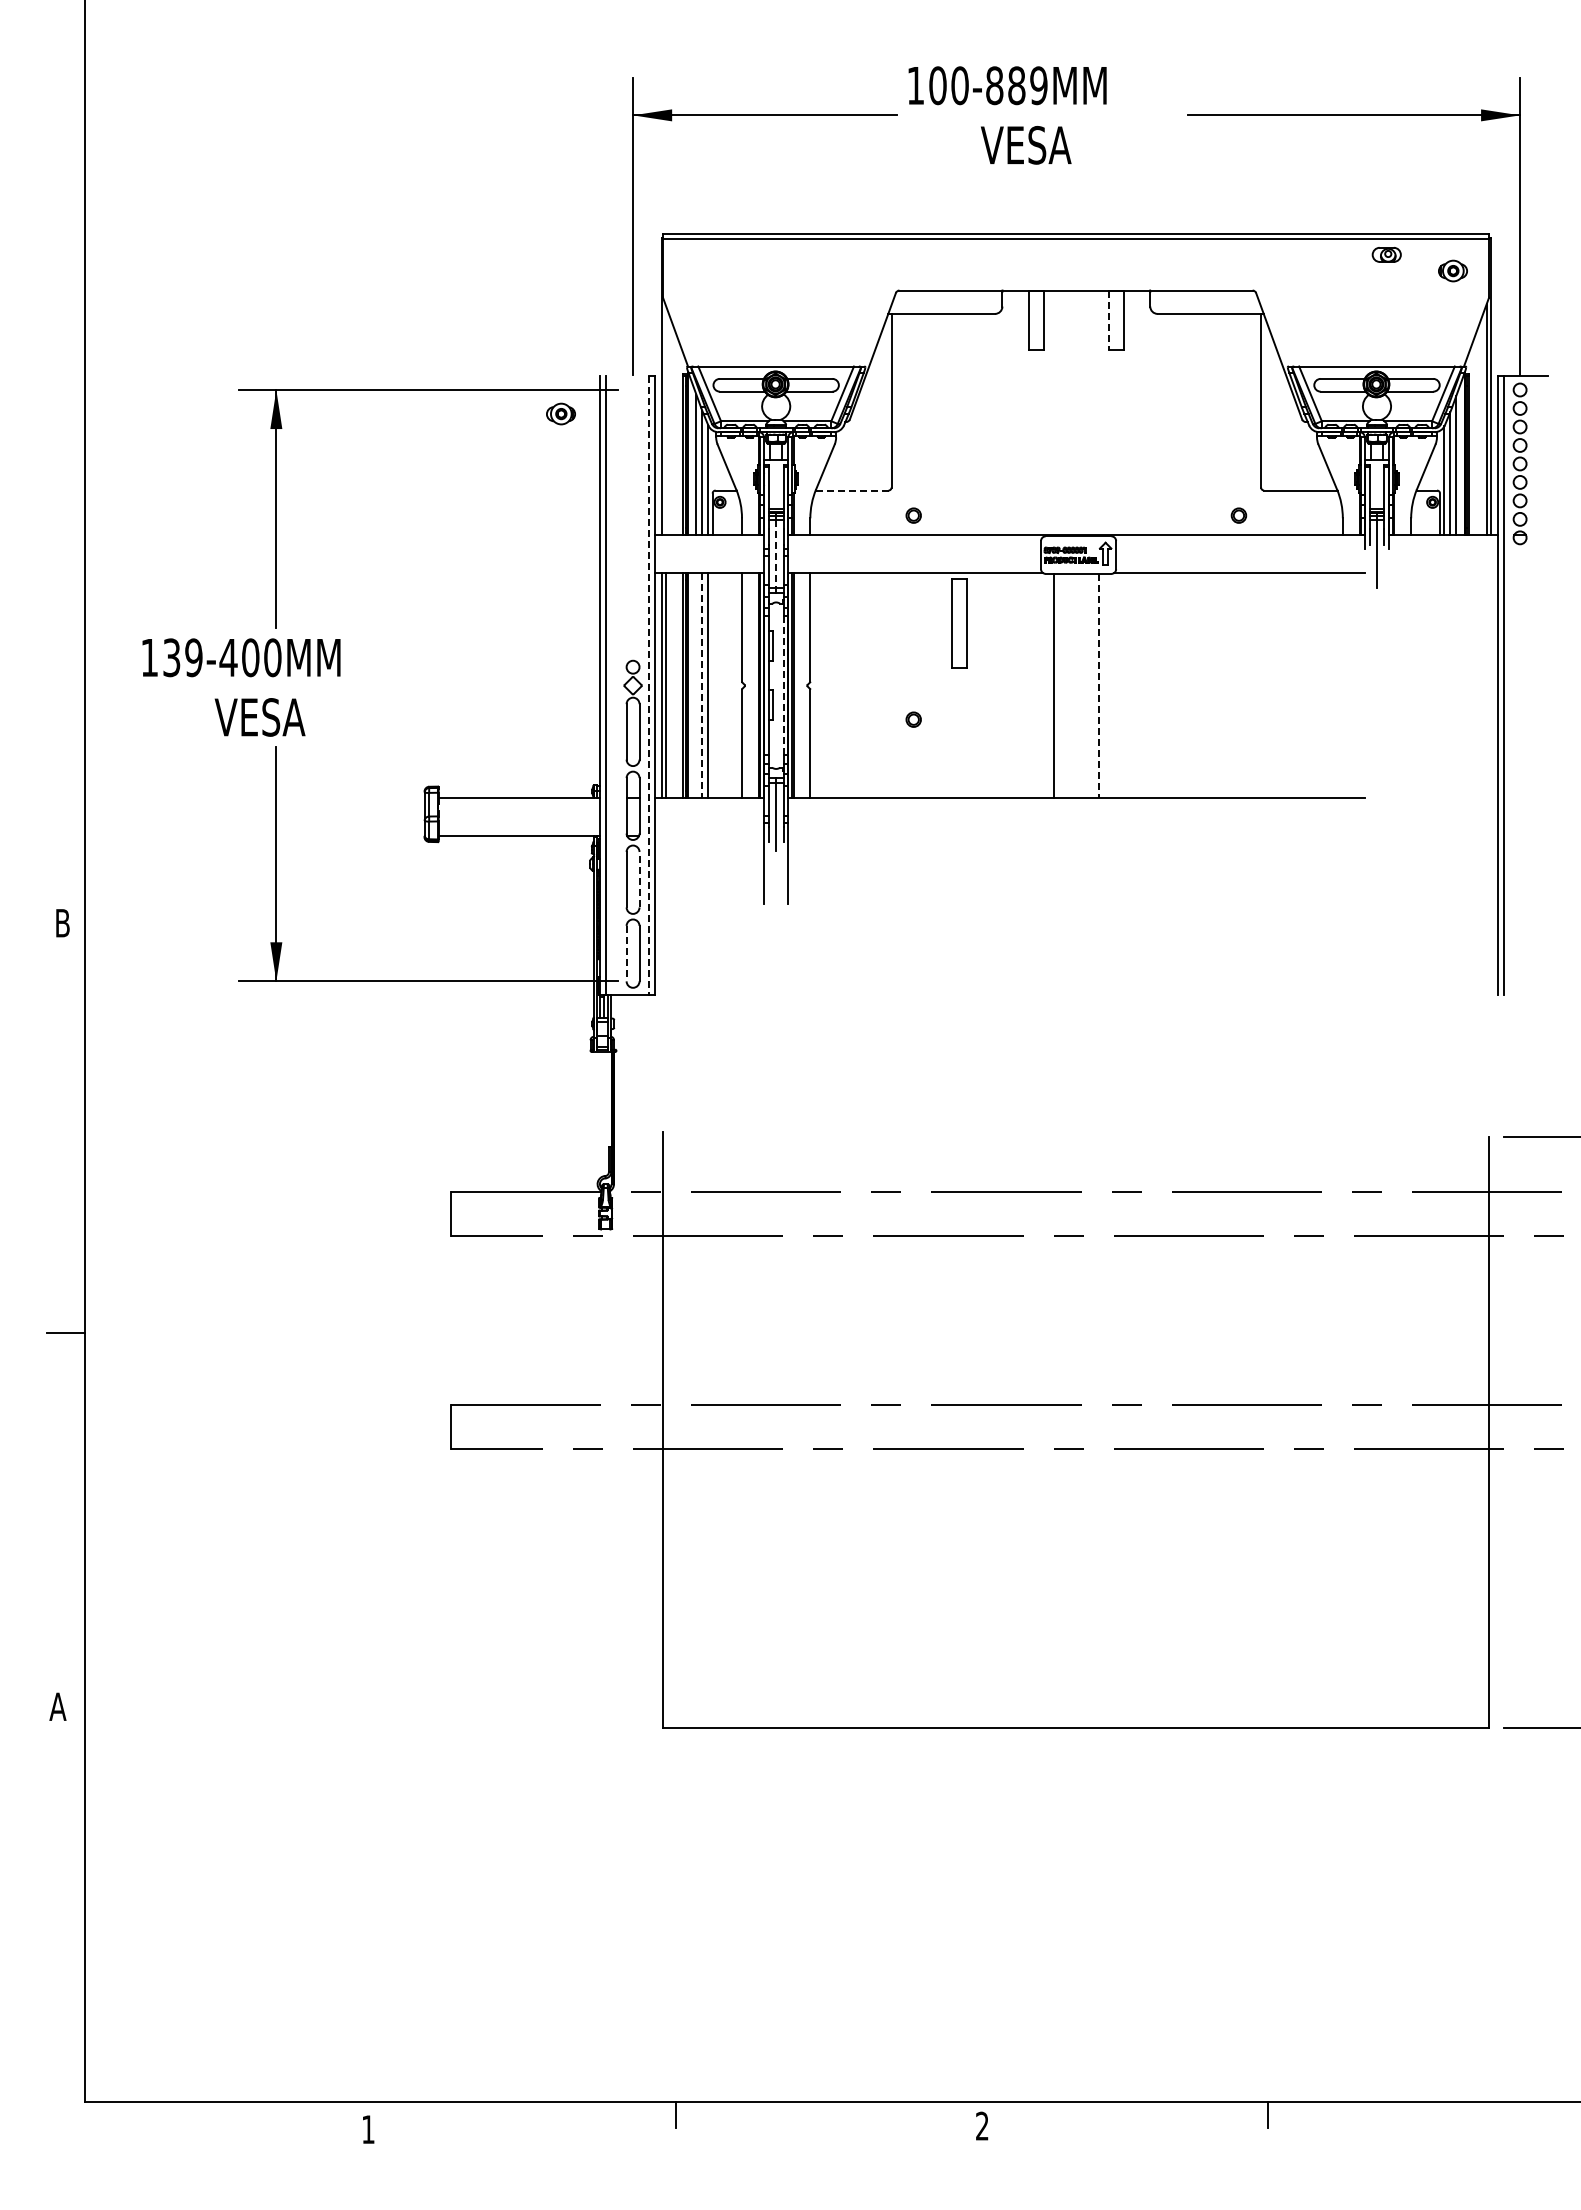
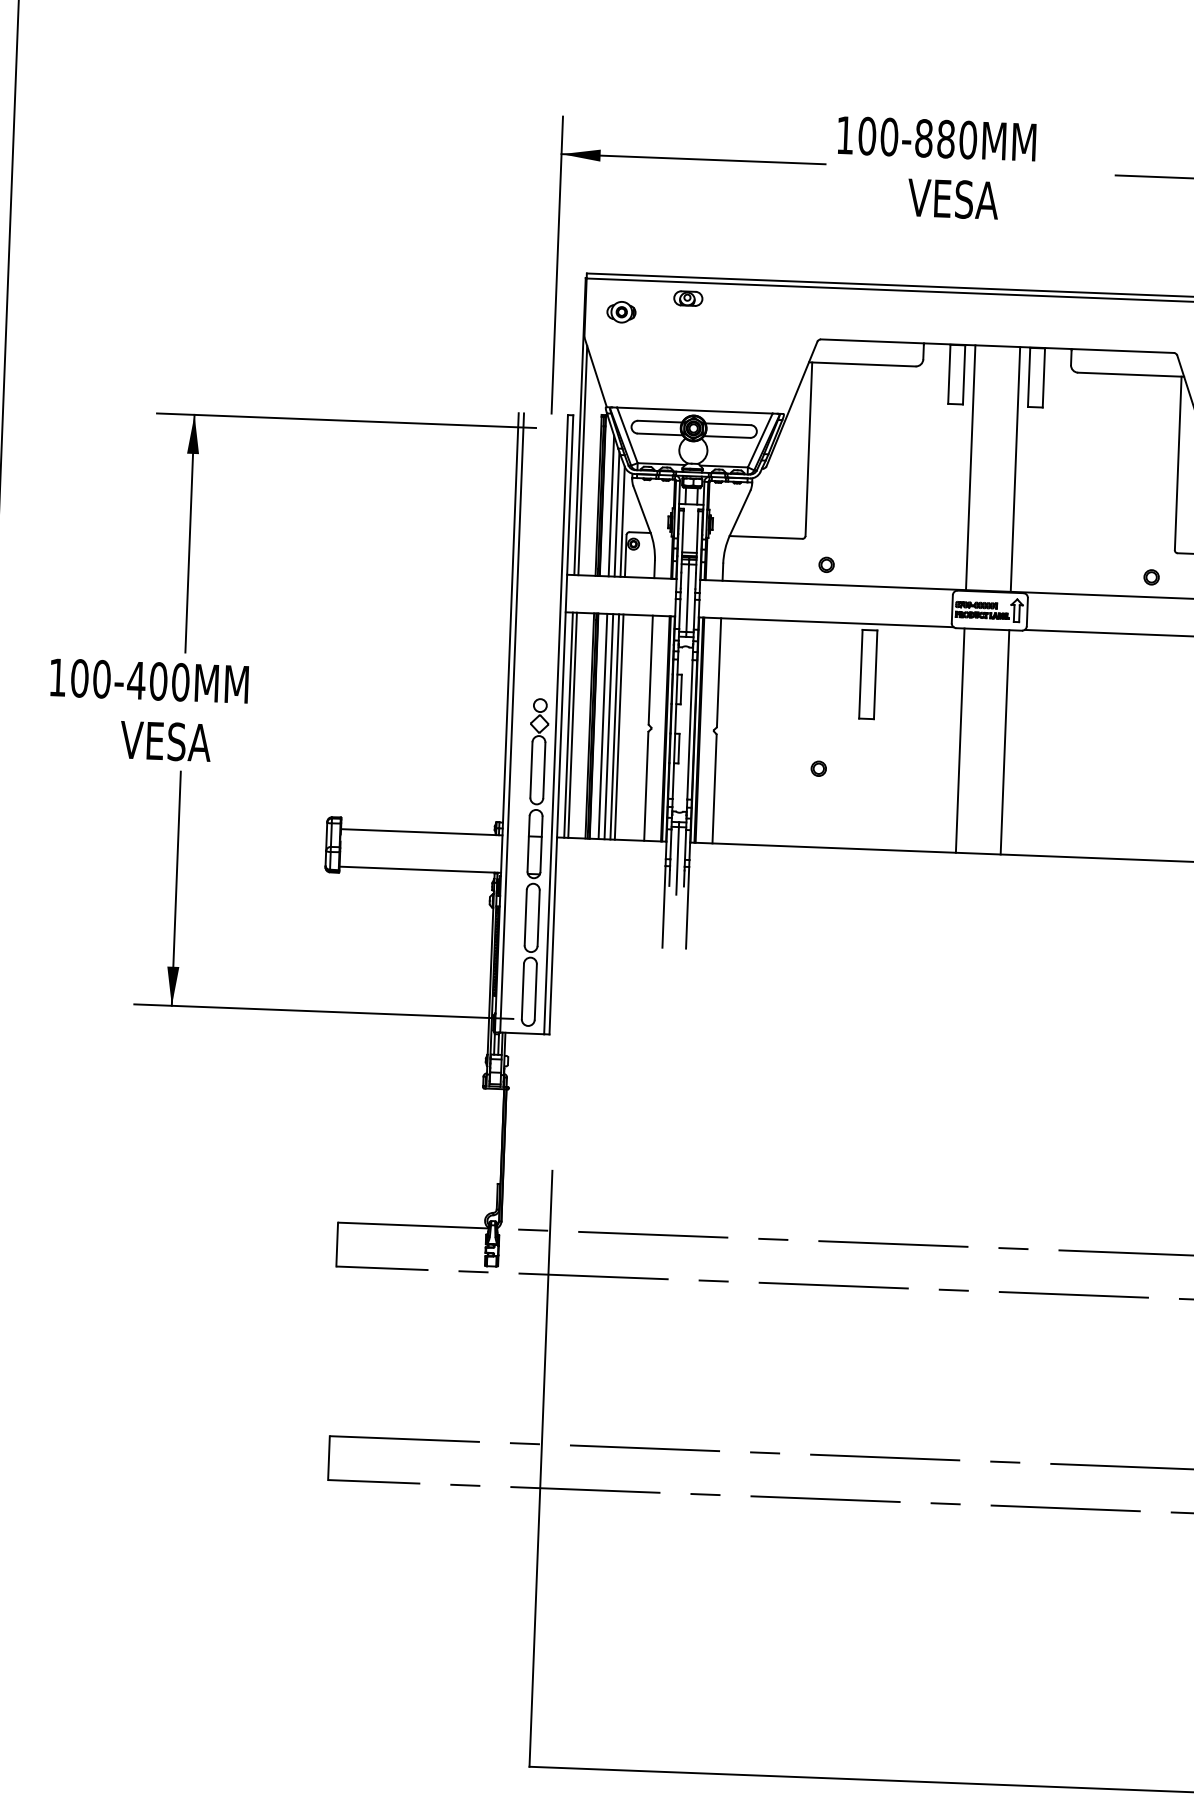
text: (1038, 85) -> (967, 139), 100-889MM -> 100-880MM
part: (765, 254) -> (688, 298), added
line: (1108, 320) -> (1028, 377), dashed -> solid
line: (1053, 412) -> (970, 467), added
line: (1098, 412) -> (1015, 468), added
part: (560, 413) -> (620, 311), moved
line: (666, 420) -> (583, 460), added
line: (852, 490) -> (766, 537), dashed -> solid
line: (776, 554) -> (688, 598), dashed -> solid
text: (182, 657) -> (90, 678), 139-400MM -> 100-400MM
line: (649, 685) -> (556, 724), dashed -> solid
line: (696, 685) -> (603, 726), added
line: (702, 685) -> (609, 726), dashed -> solid
line: (712, 685) -> (619, 726), added
line: (783, 685) -> (689, 729), dashed -> solid
line: (1098, 686) -> (1004, 742), dashed -> solid
line: (639, 879) -> (538, 917), dashed -> solid
line: (626, 953) -> (522, 991), dashed -> solid

